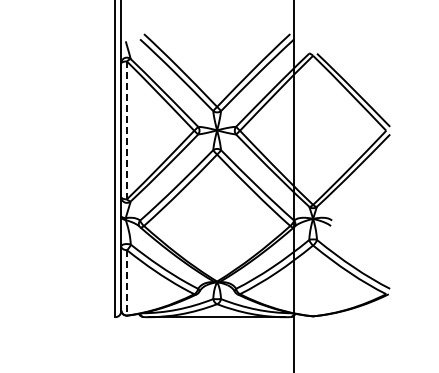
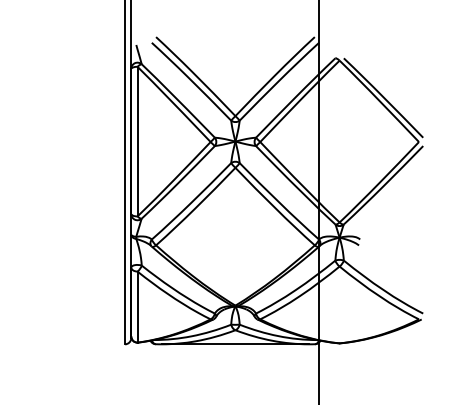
line: (126, 130) -> (137, 141), dashed -> solid
line: (126, 282) -> (137, 306), dashed -> solid

